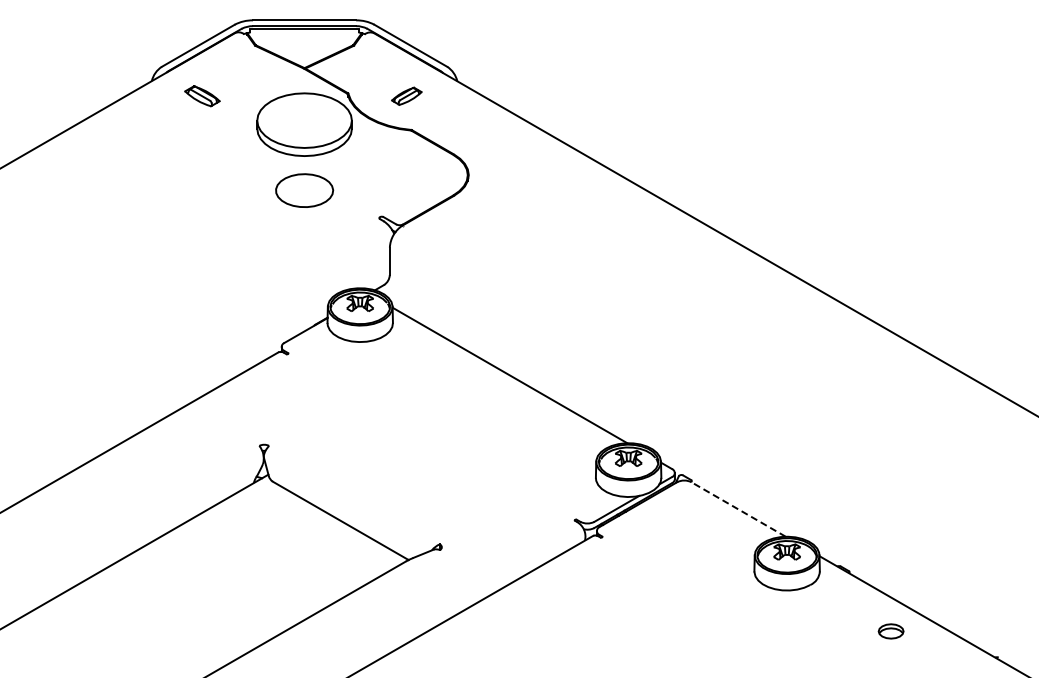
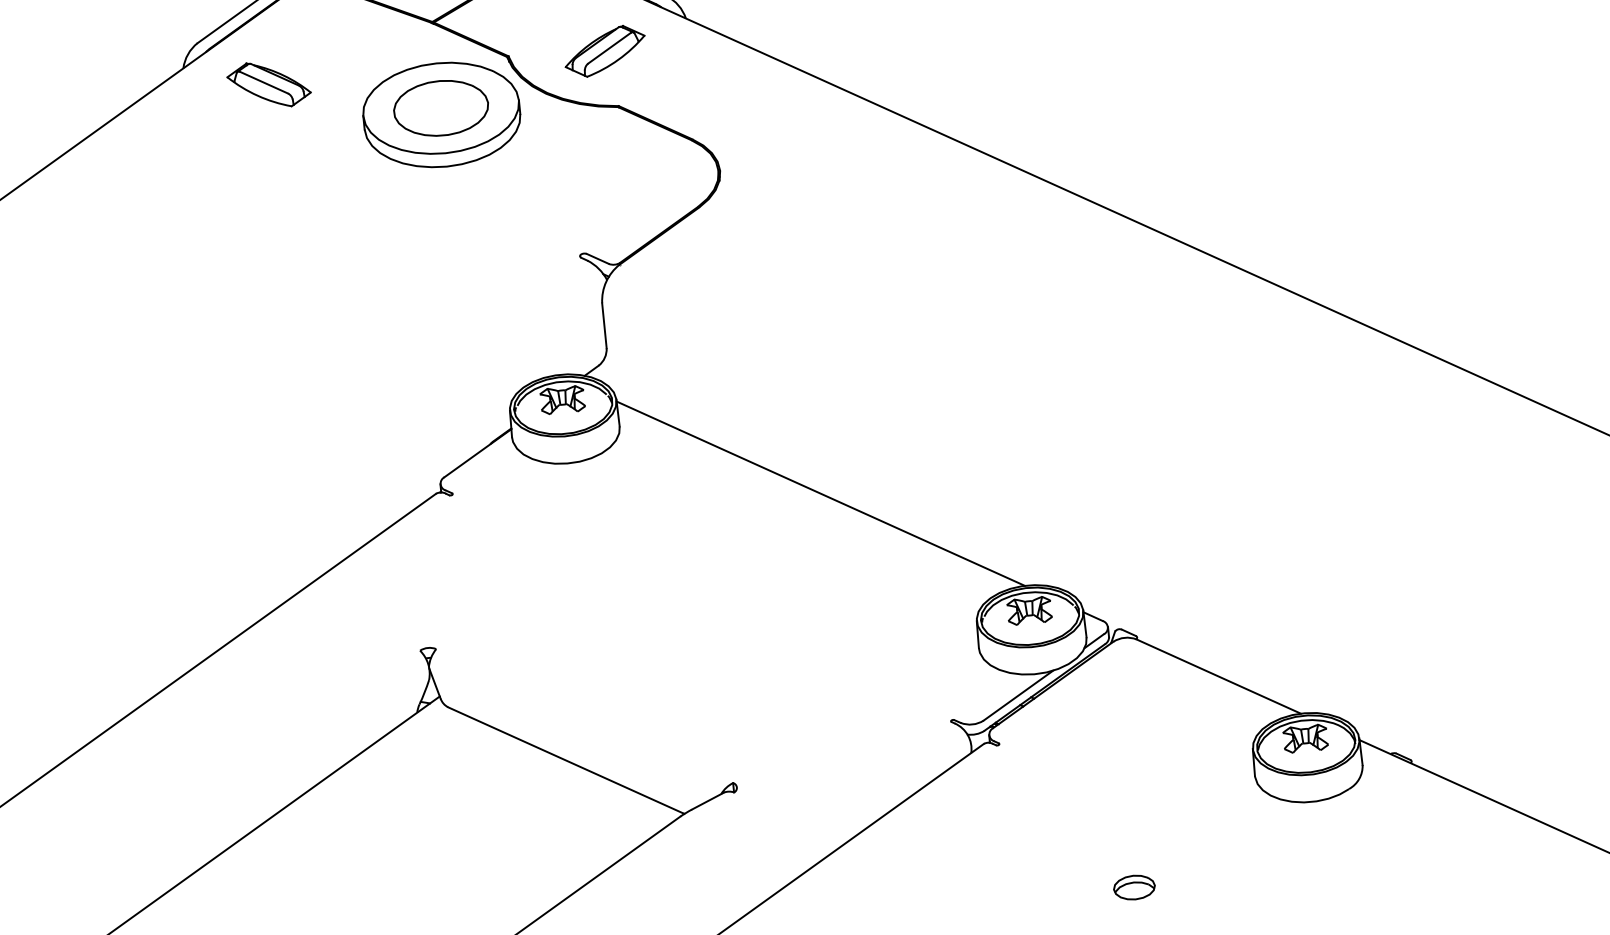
part: (202, 96) -> (269, 85), size x1.43
part: (406, 96) -> (604, 51), size x1.67
part: (304, 190) -> (440, 108), moved
line: (738, 509) -> (1218, 676), dashed -> solid
part: (890, 631) -> (1133, 887), moved

